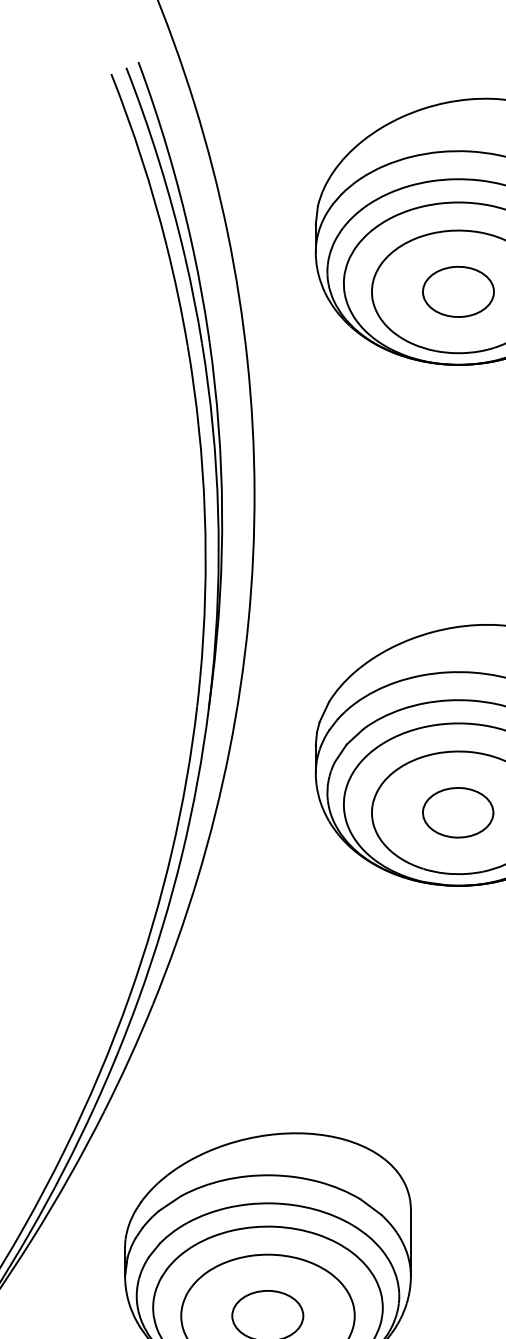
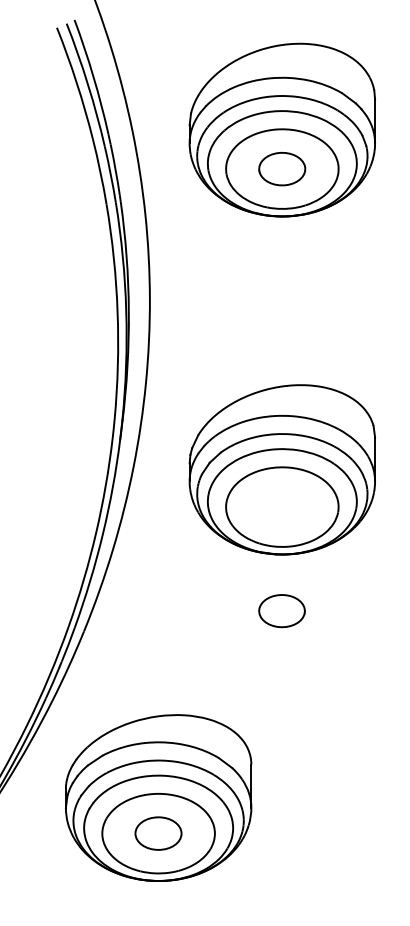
part: (457, 813) -> (281, 611), moved

